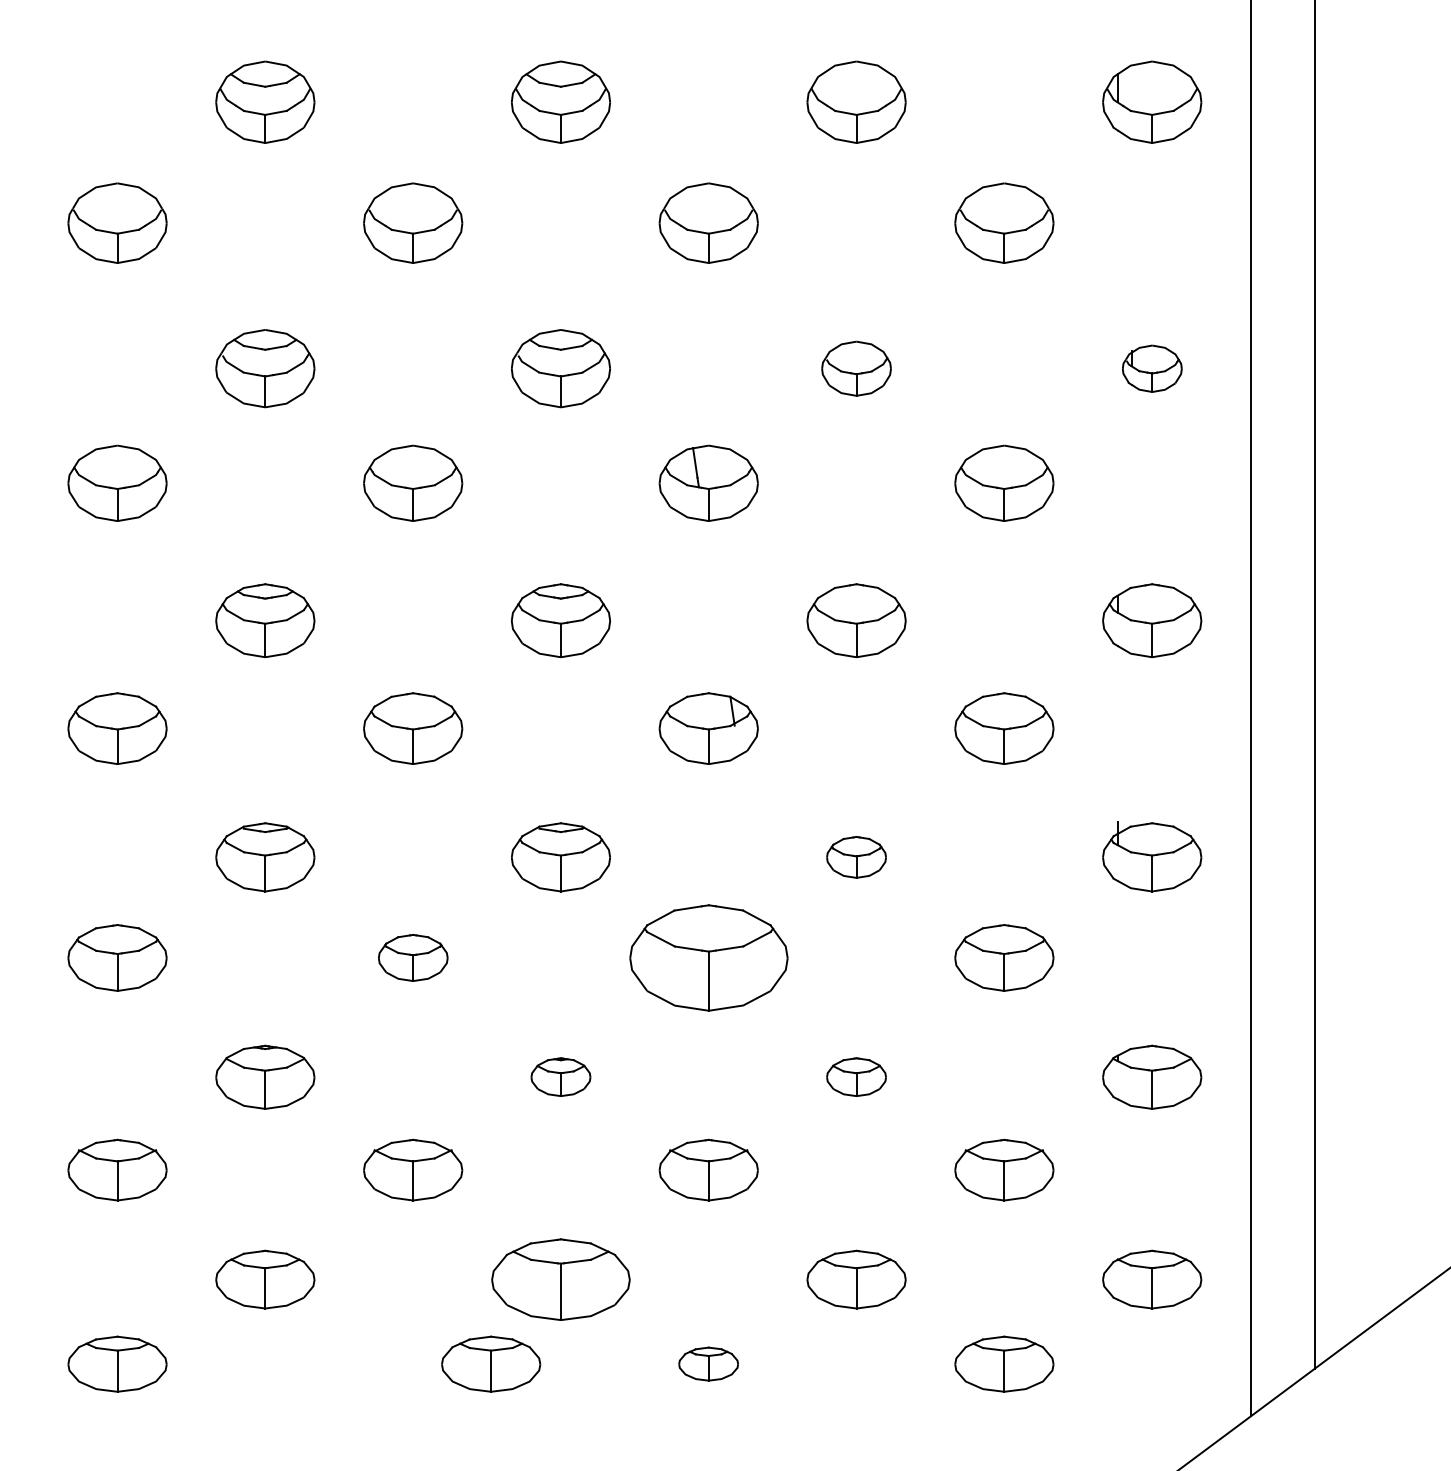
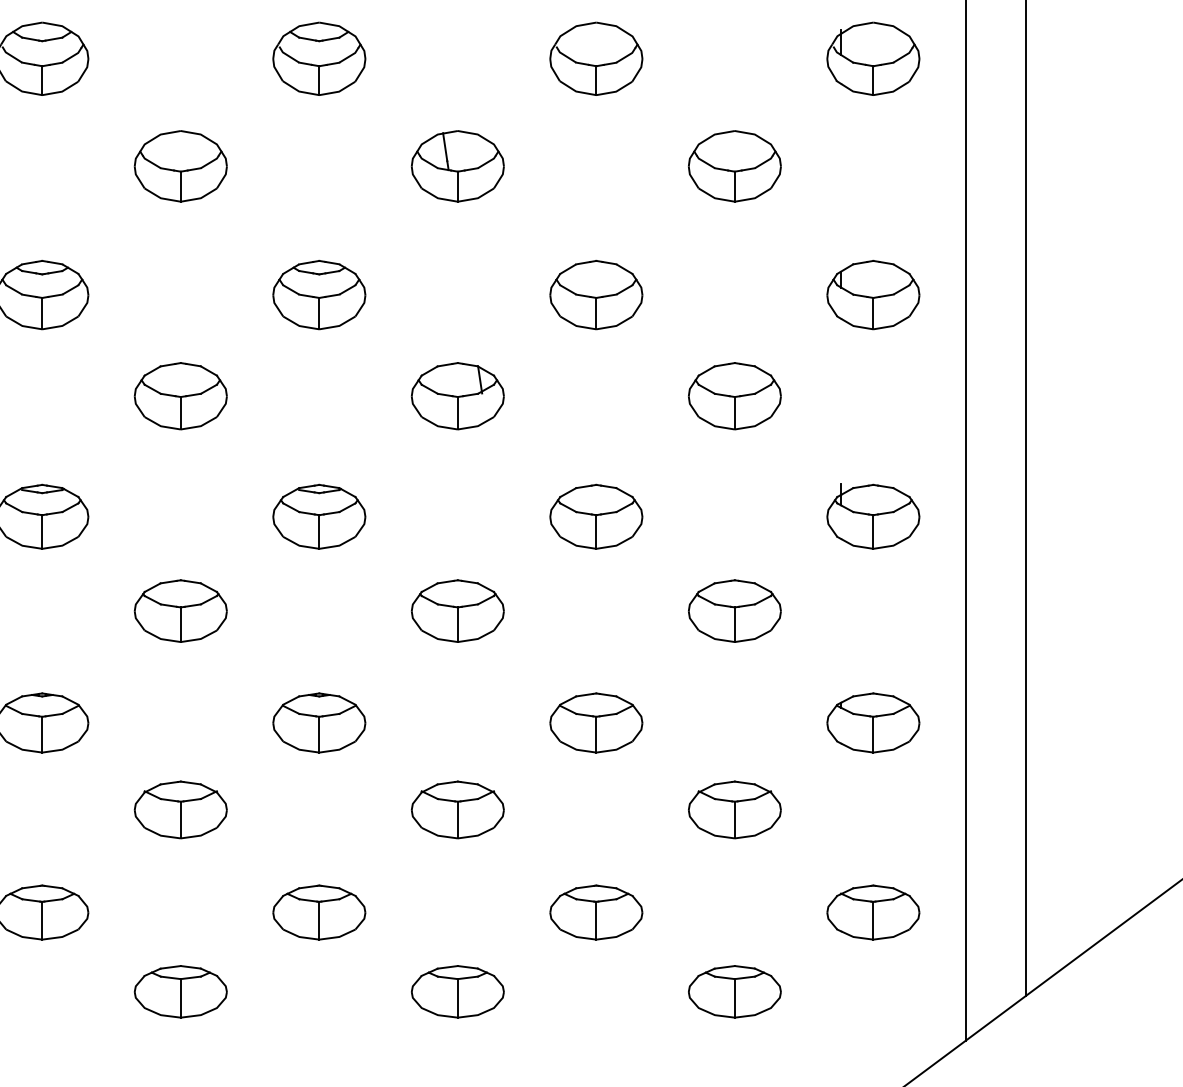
part: (856, 368) -> (596, 58), size x1.43
part: (1152, 368) -> (873, 58), size x1.67
part: (856, 857) -> (596, 516), size x1.67
part: (413, 957) -> (181, 610), size x1.43
part: (708, 957) -> (457, 610), size x0.62
part: (560, 1076) -> (318, 722), size x1.67
part: (856, 1076) -> (596, 722), size x1.67
part: (560, 1279) -> (318, 912), size x0.71
part: (491, 1363) -> (181, 991), moved
part: (708, 1363) -> (457, 991), size x1.67

